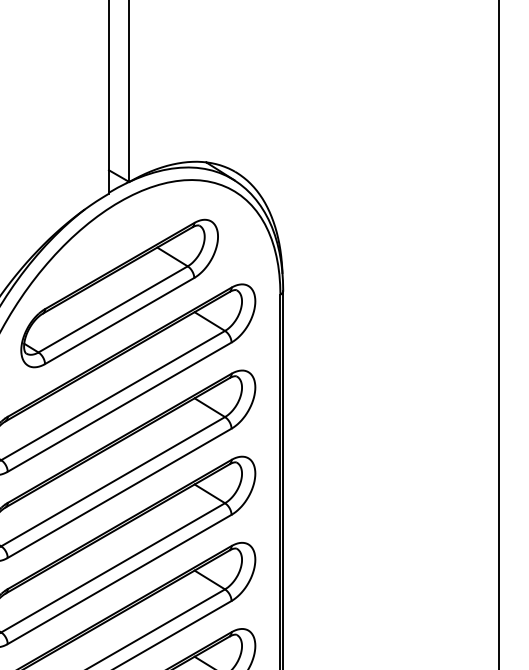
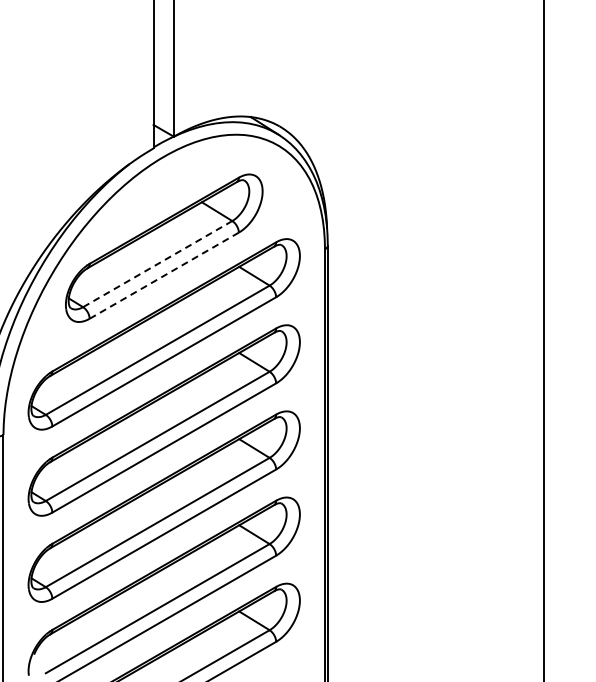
line: (112, 309) -> (157, 264), solid -> dashed
line: (118, 320) -> (163, 275), solid -> dashed

